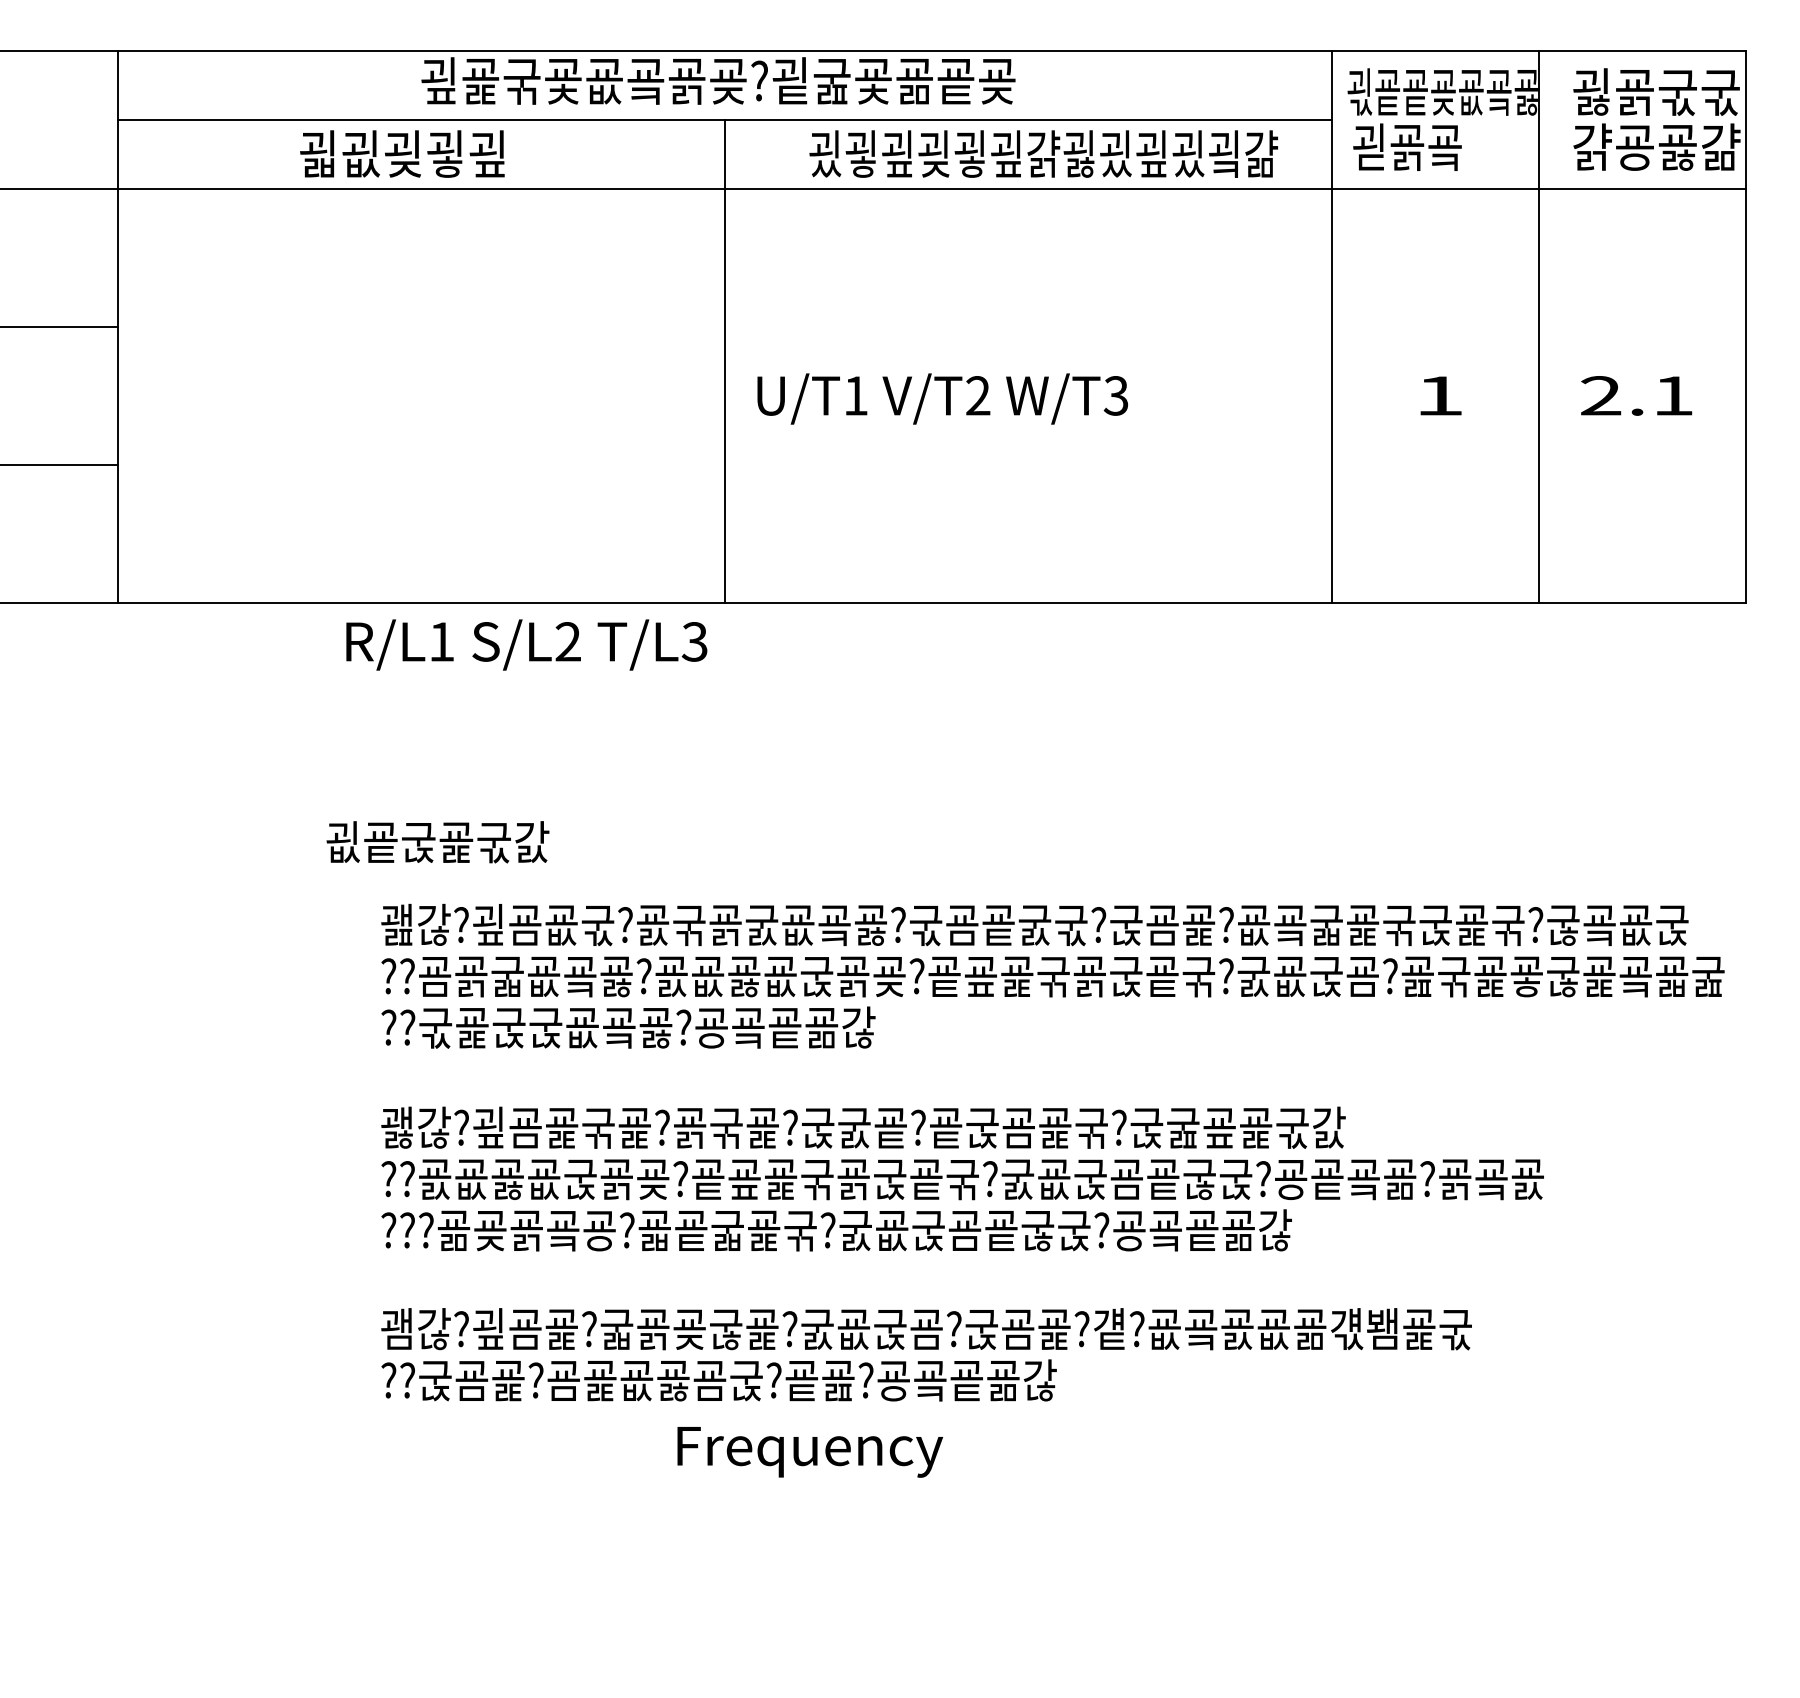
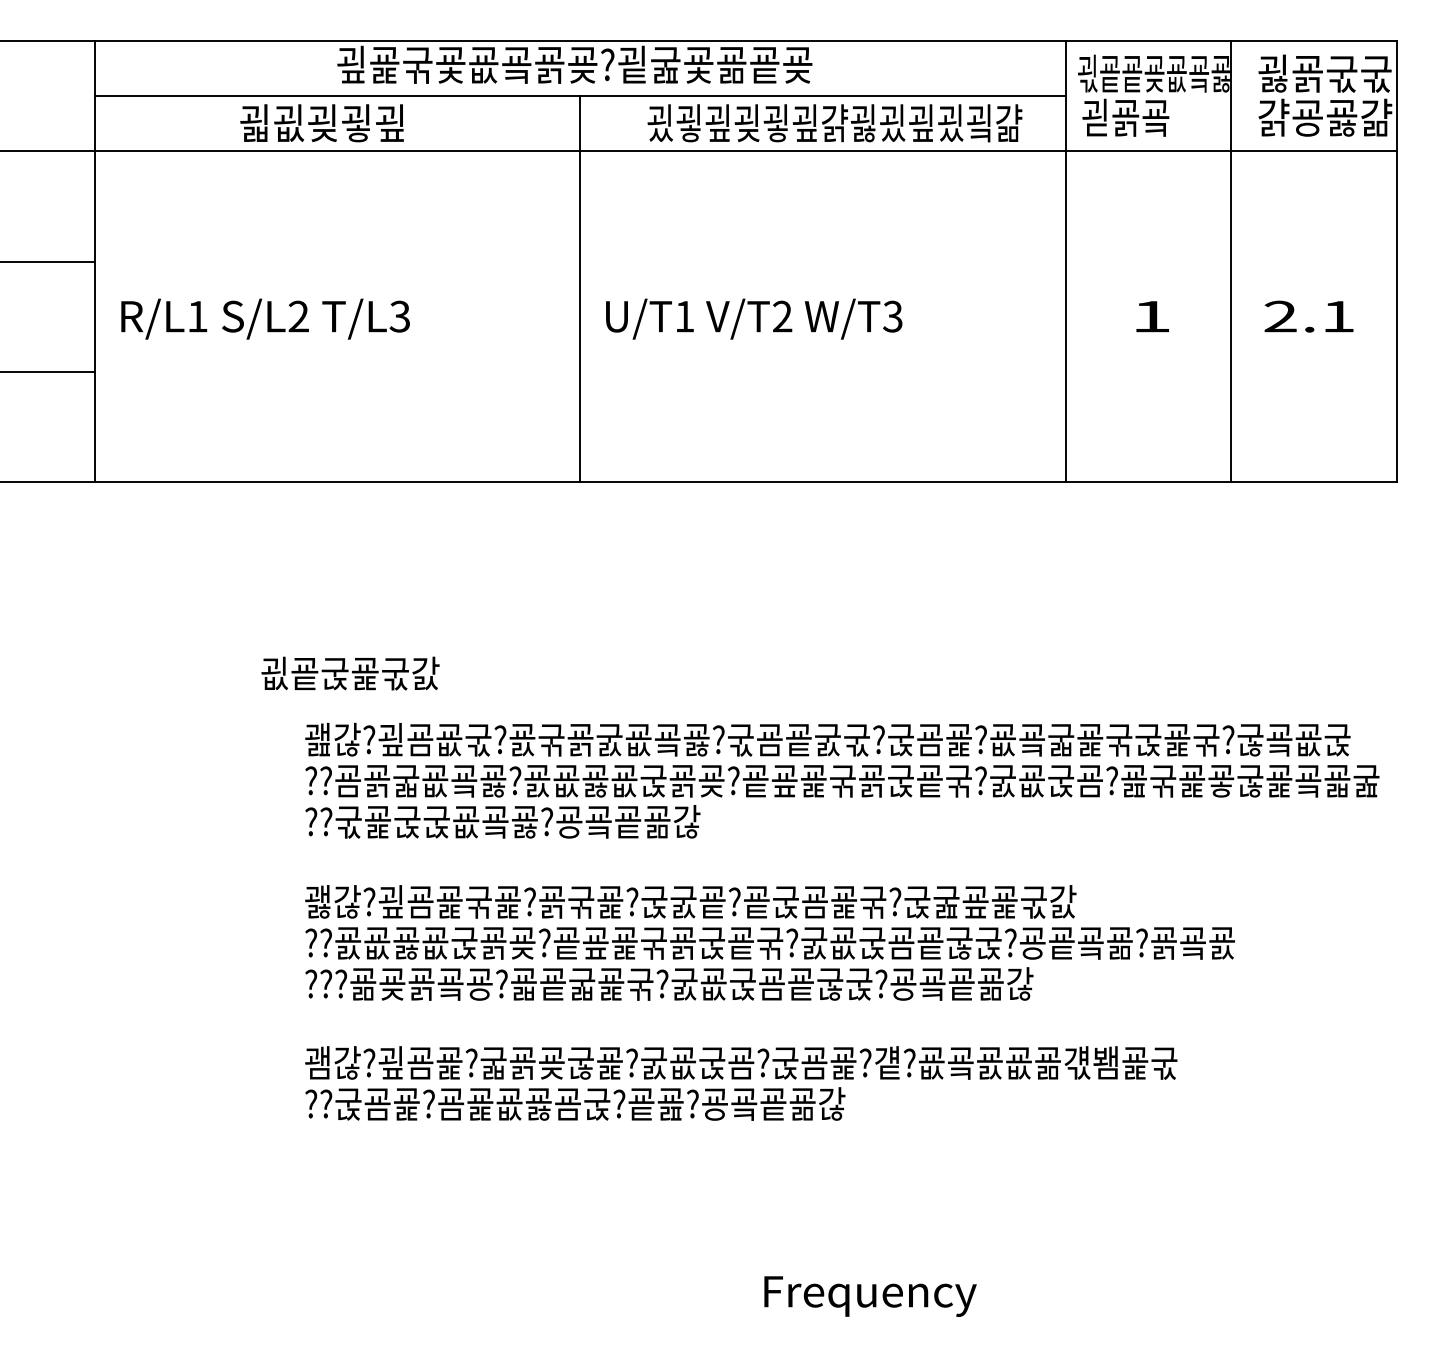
text: (526, 644) -> (265, 318), moved
text: (809, 1452) -> (869, 1296), moved

